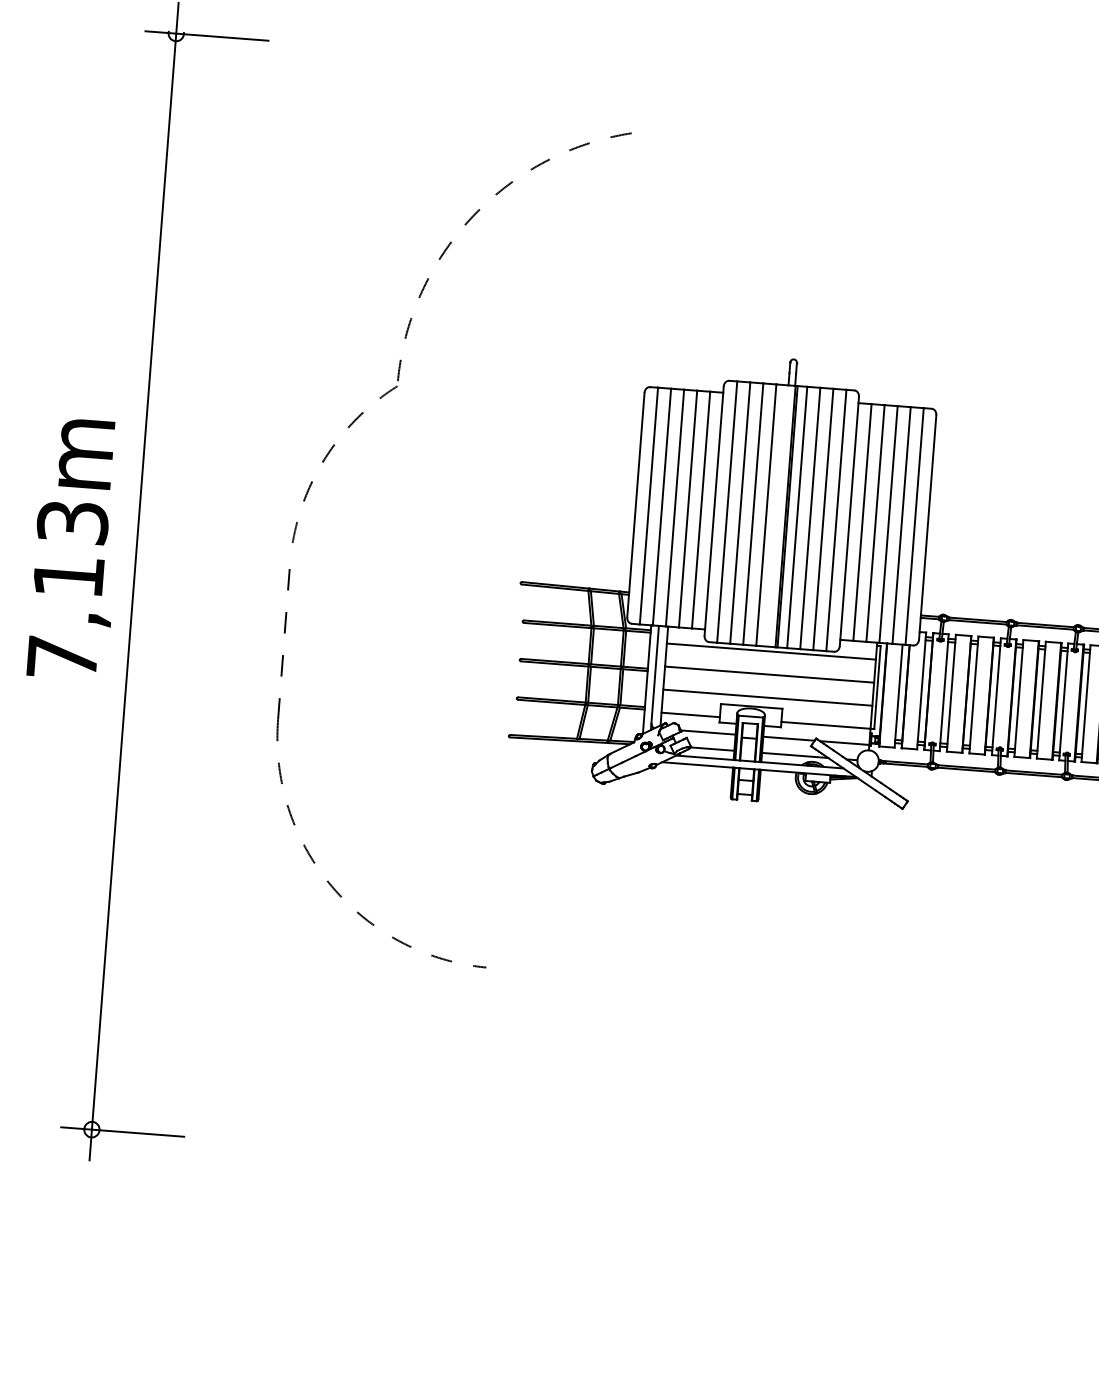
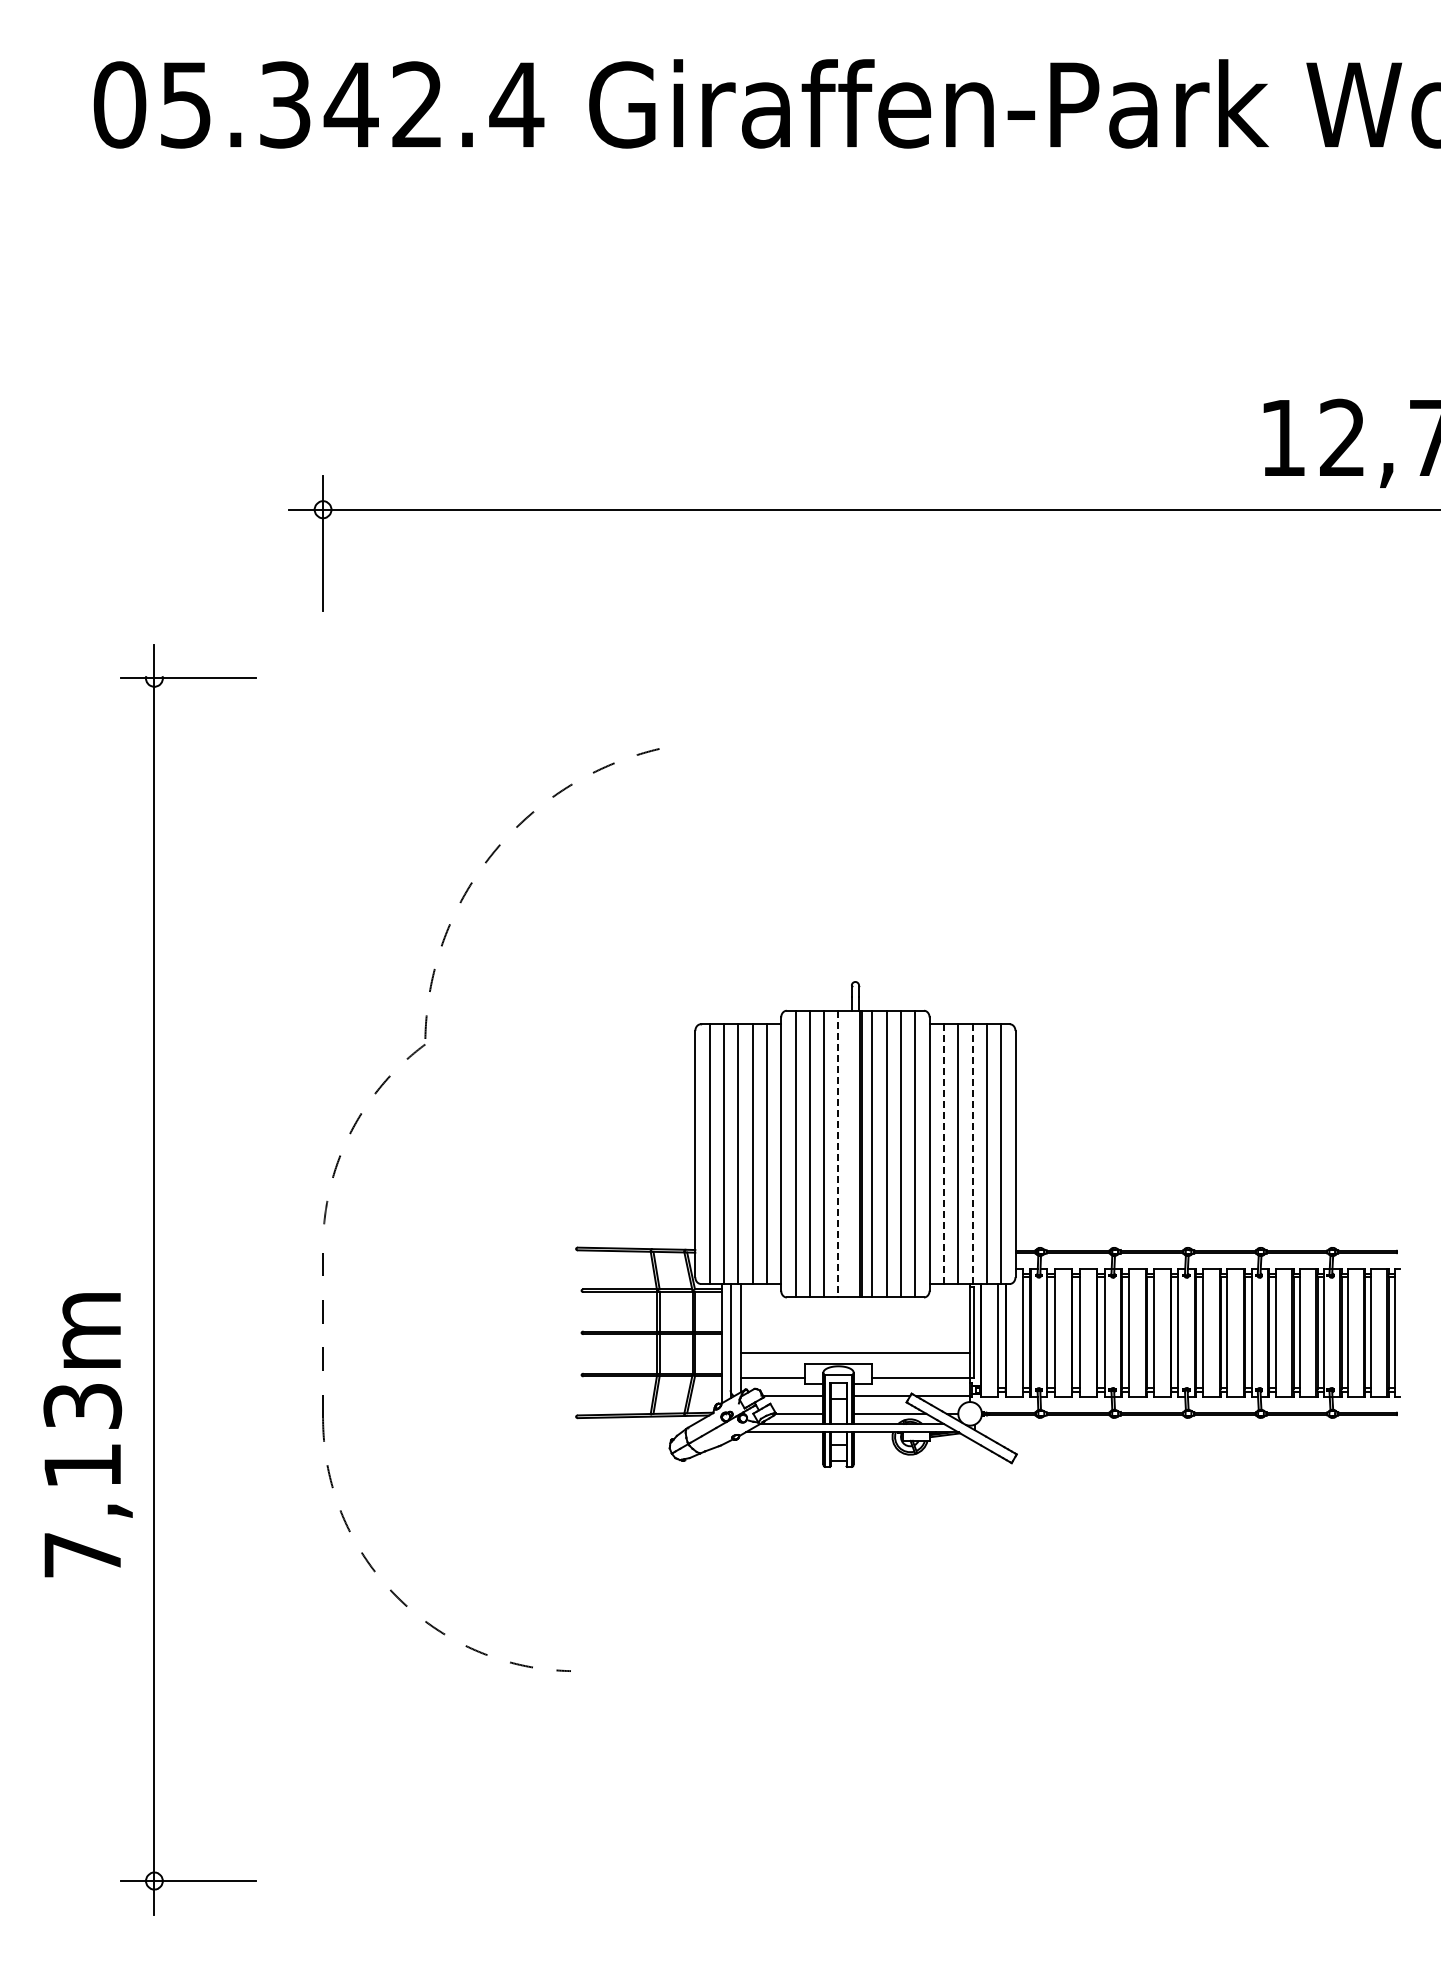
line: (766, 515) -> (838, 1154), solid -> dashed
line: (862, 522) -> (943, 1154), solid -> dashed
line: (888, 524) -> (972, 1154), solid -> dashed
text: (75, 549) -> (87, 1435), moved
line: (771, 651) -> (855, 1302), removed
line: (769, 674) -> (855, 1327), removed

